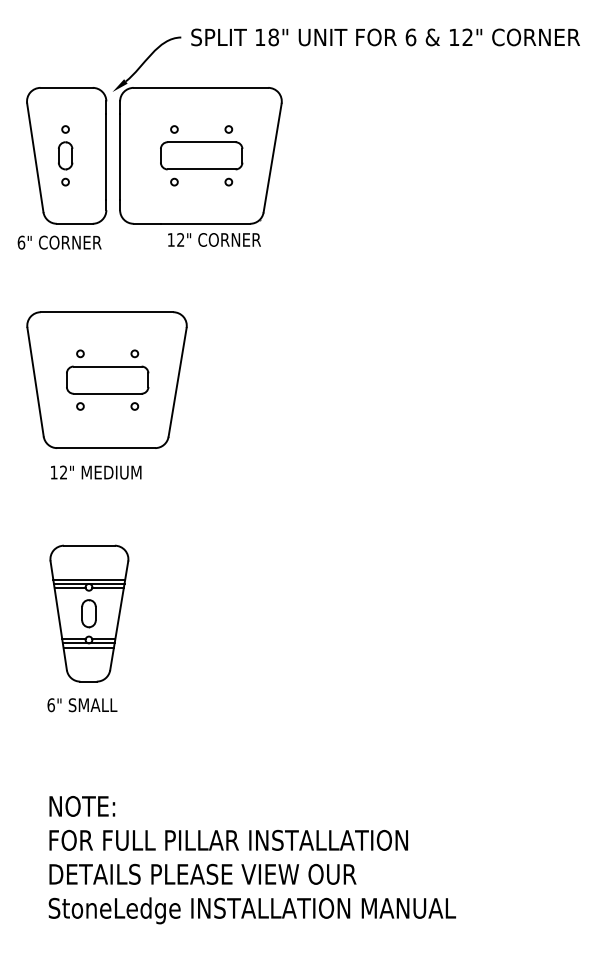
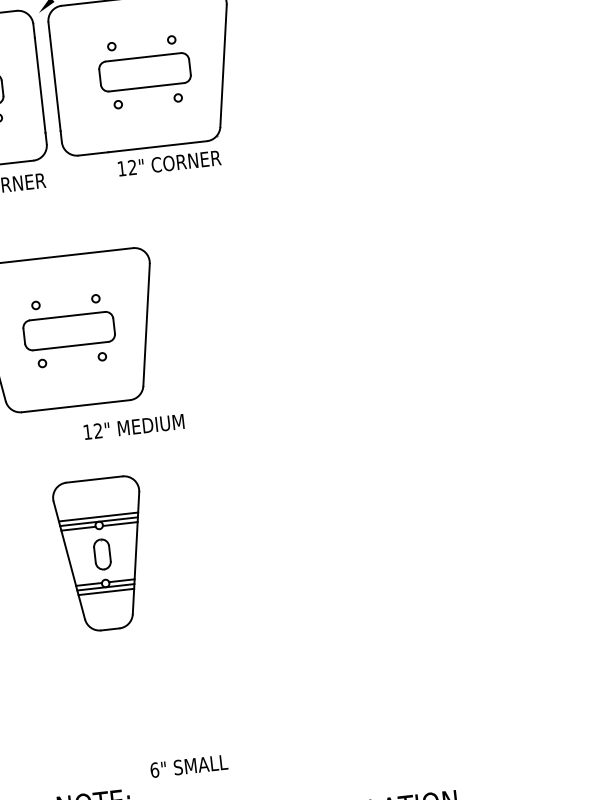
text: (96, 472) -> (134, 426), moved
part: (89, 613) -> (102, 554), moved
text: (82, 705) -> (189, 766), moved

